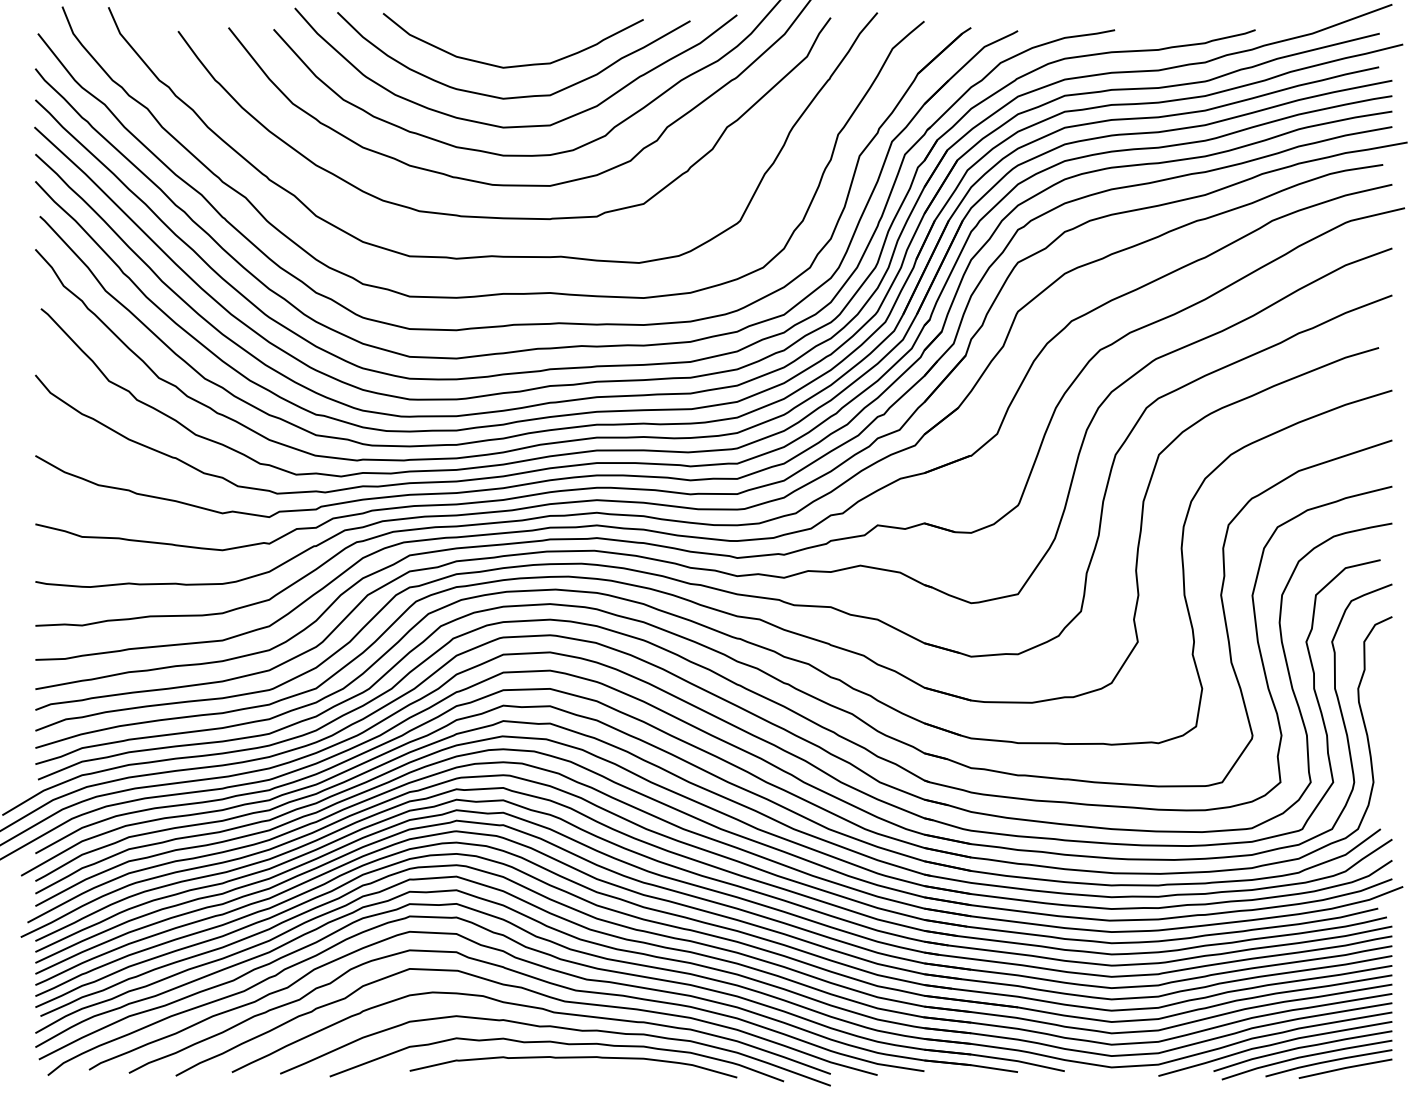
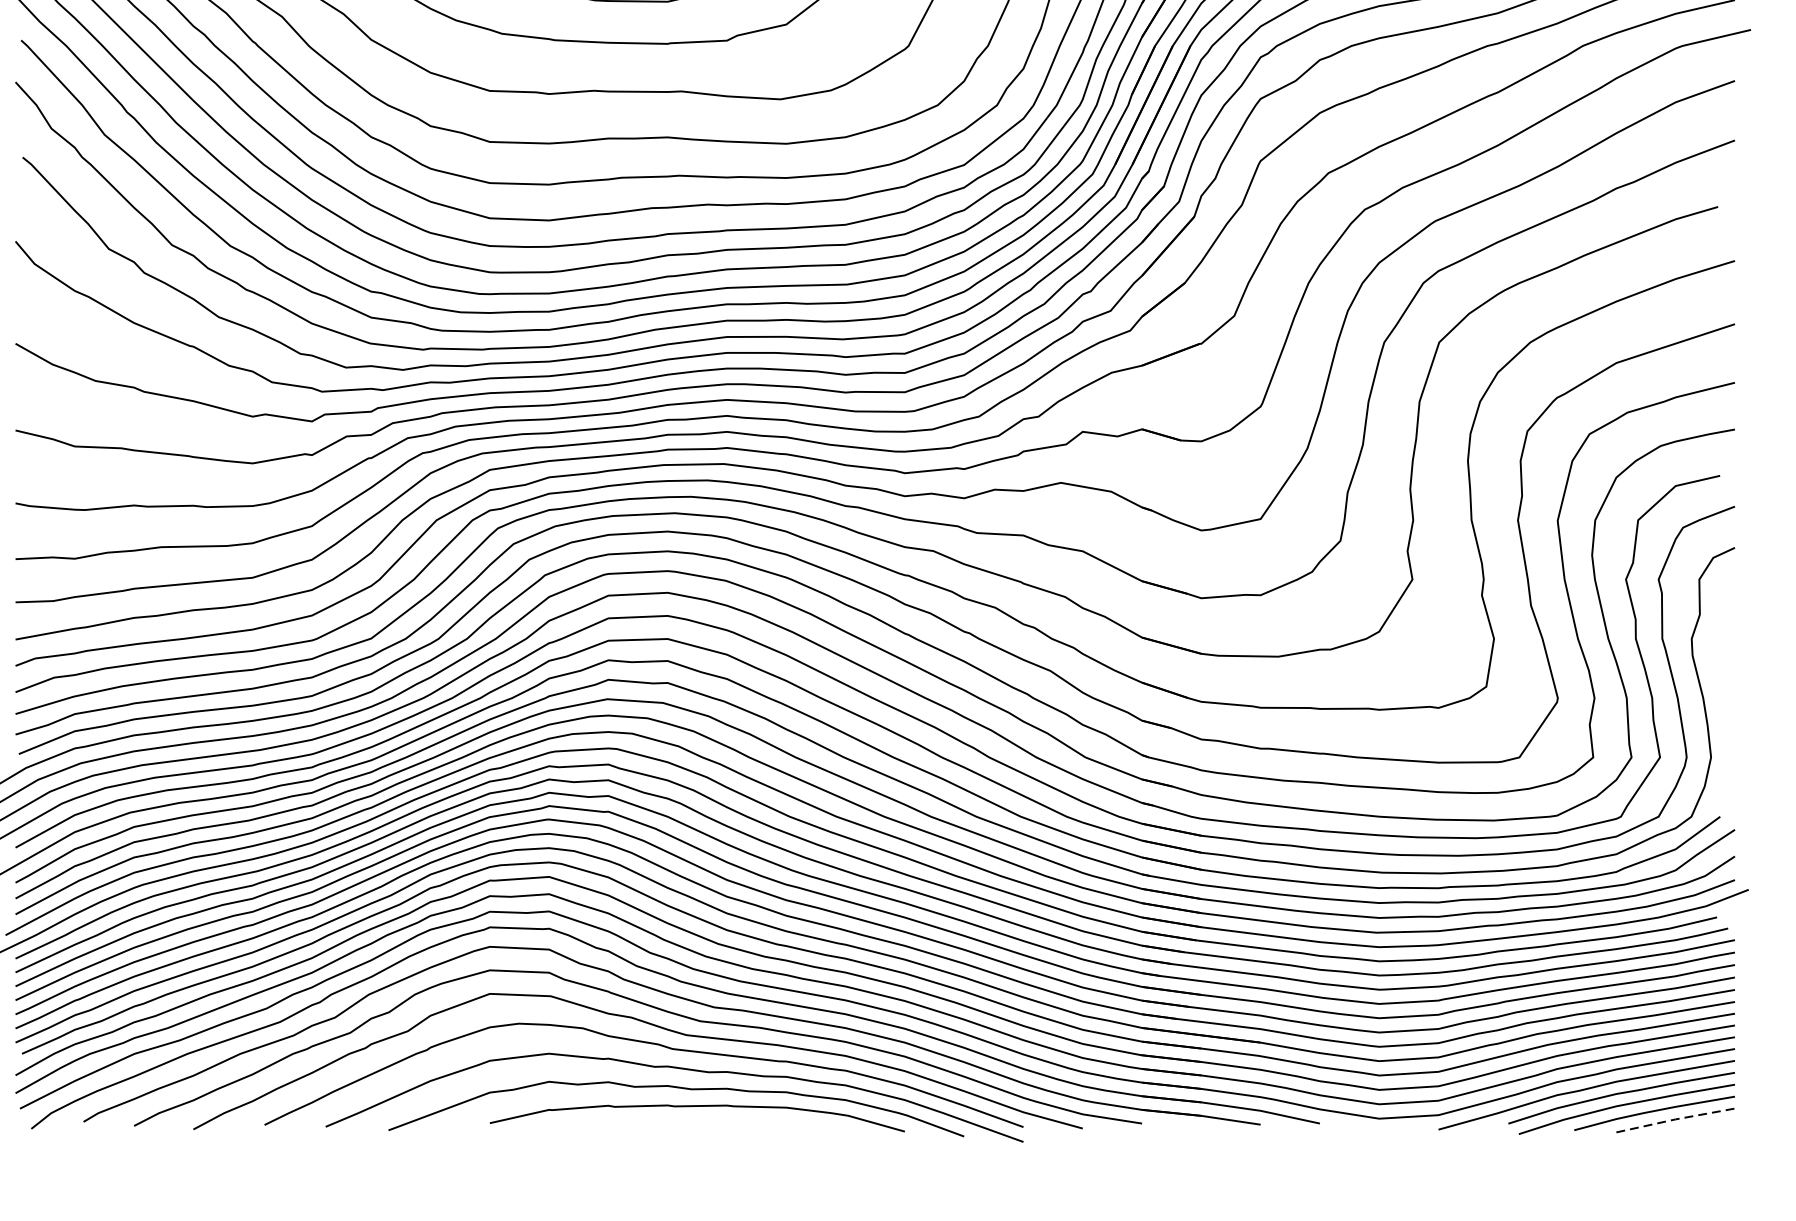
line: (1345, 1067) -> (1675, 1118), solid -> dashed

